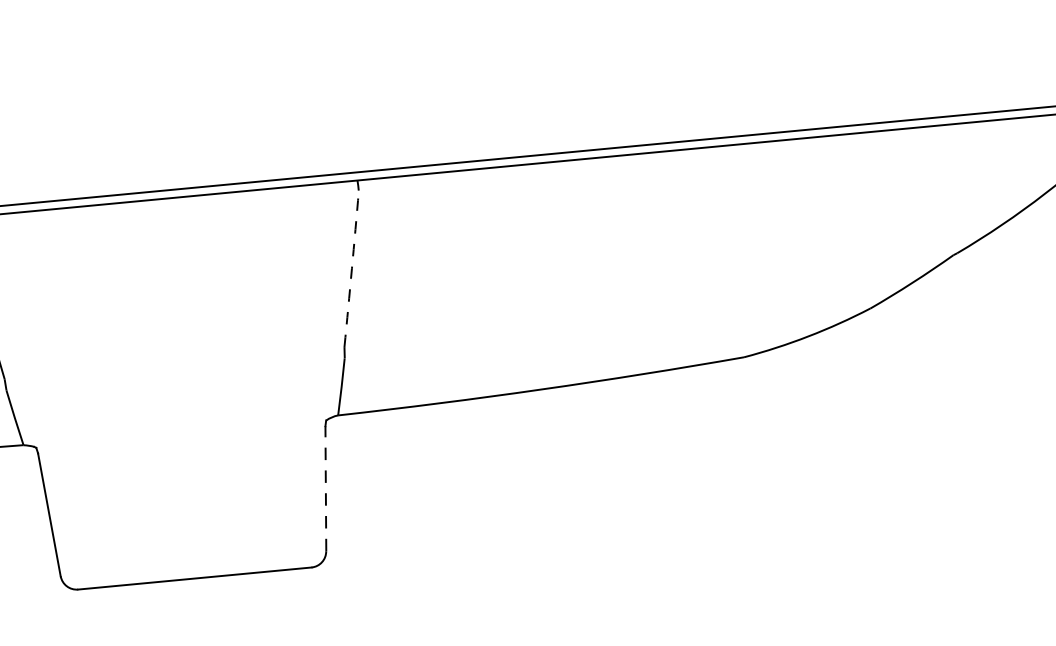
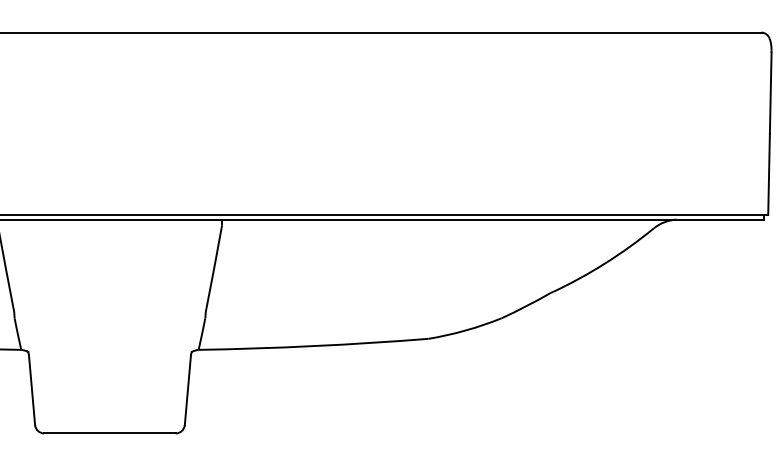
arc: (352, 268) -> (214, 268), dashed -> solid
line: (325, 487) -> (187, 389), dashed -> solid

